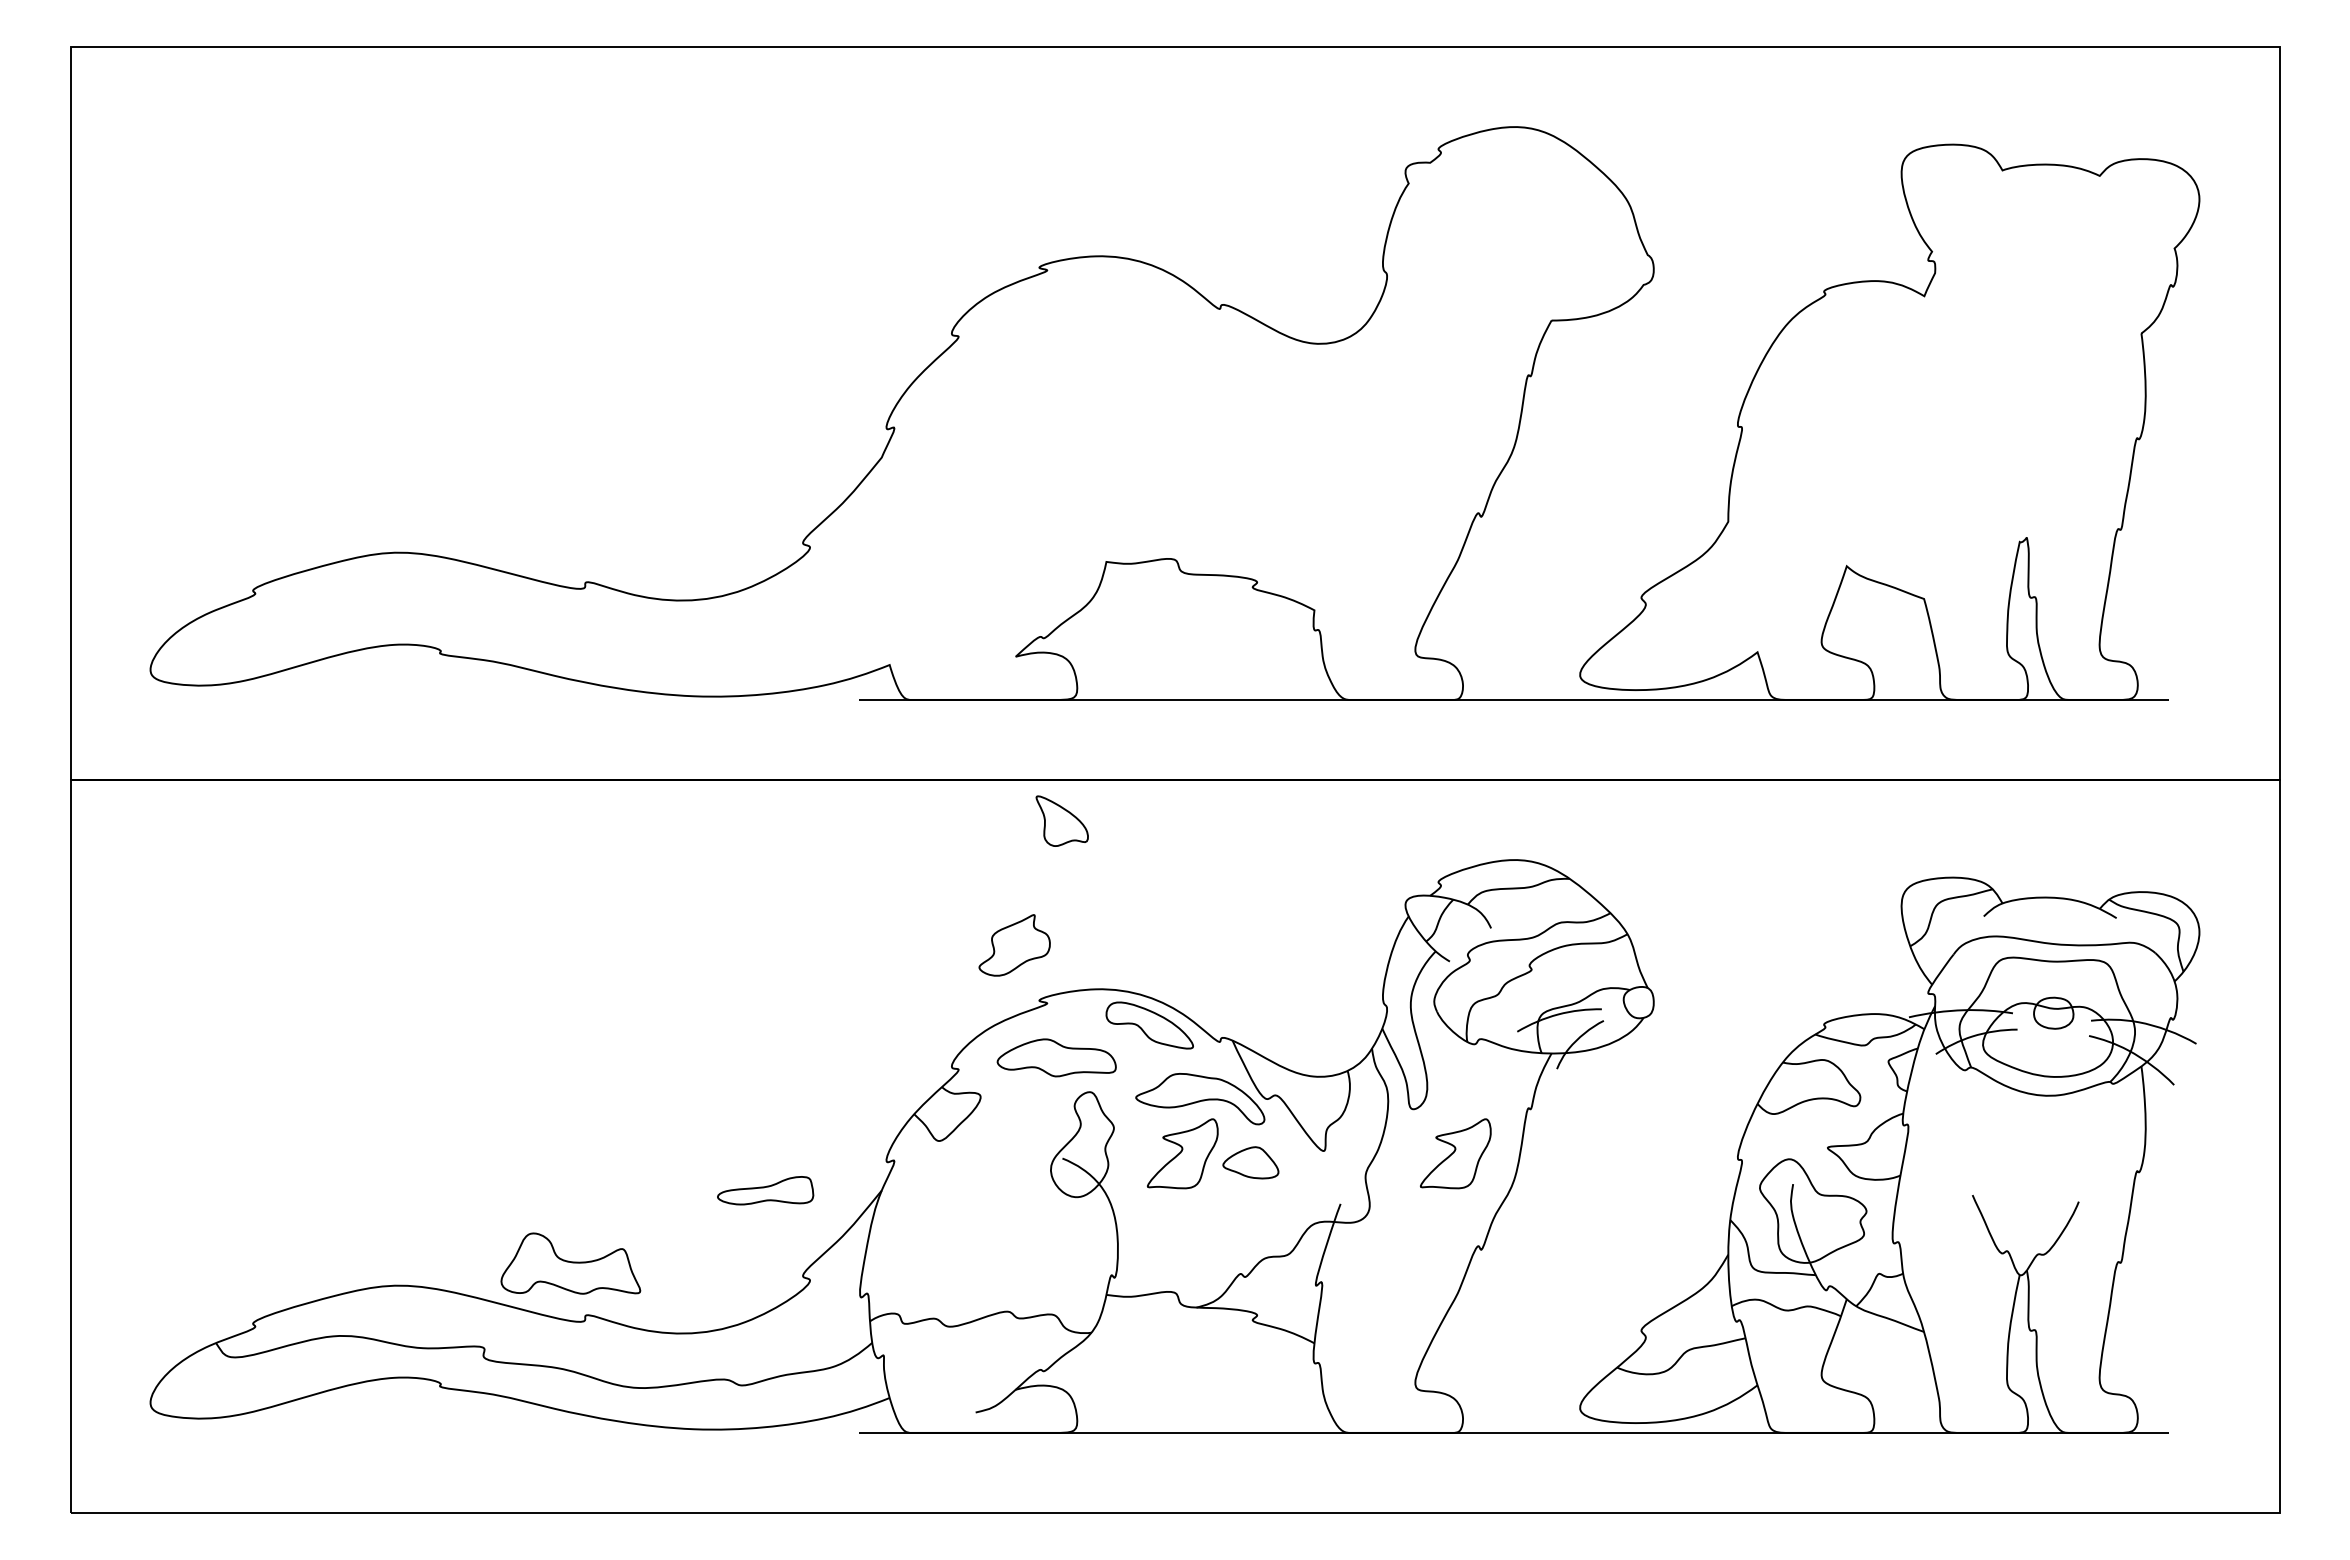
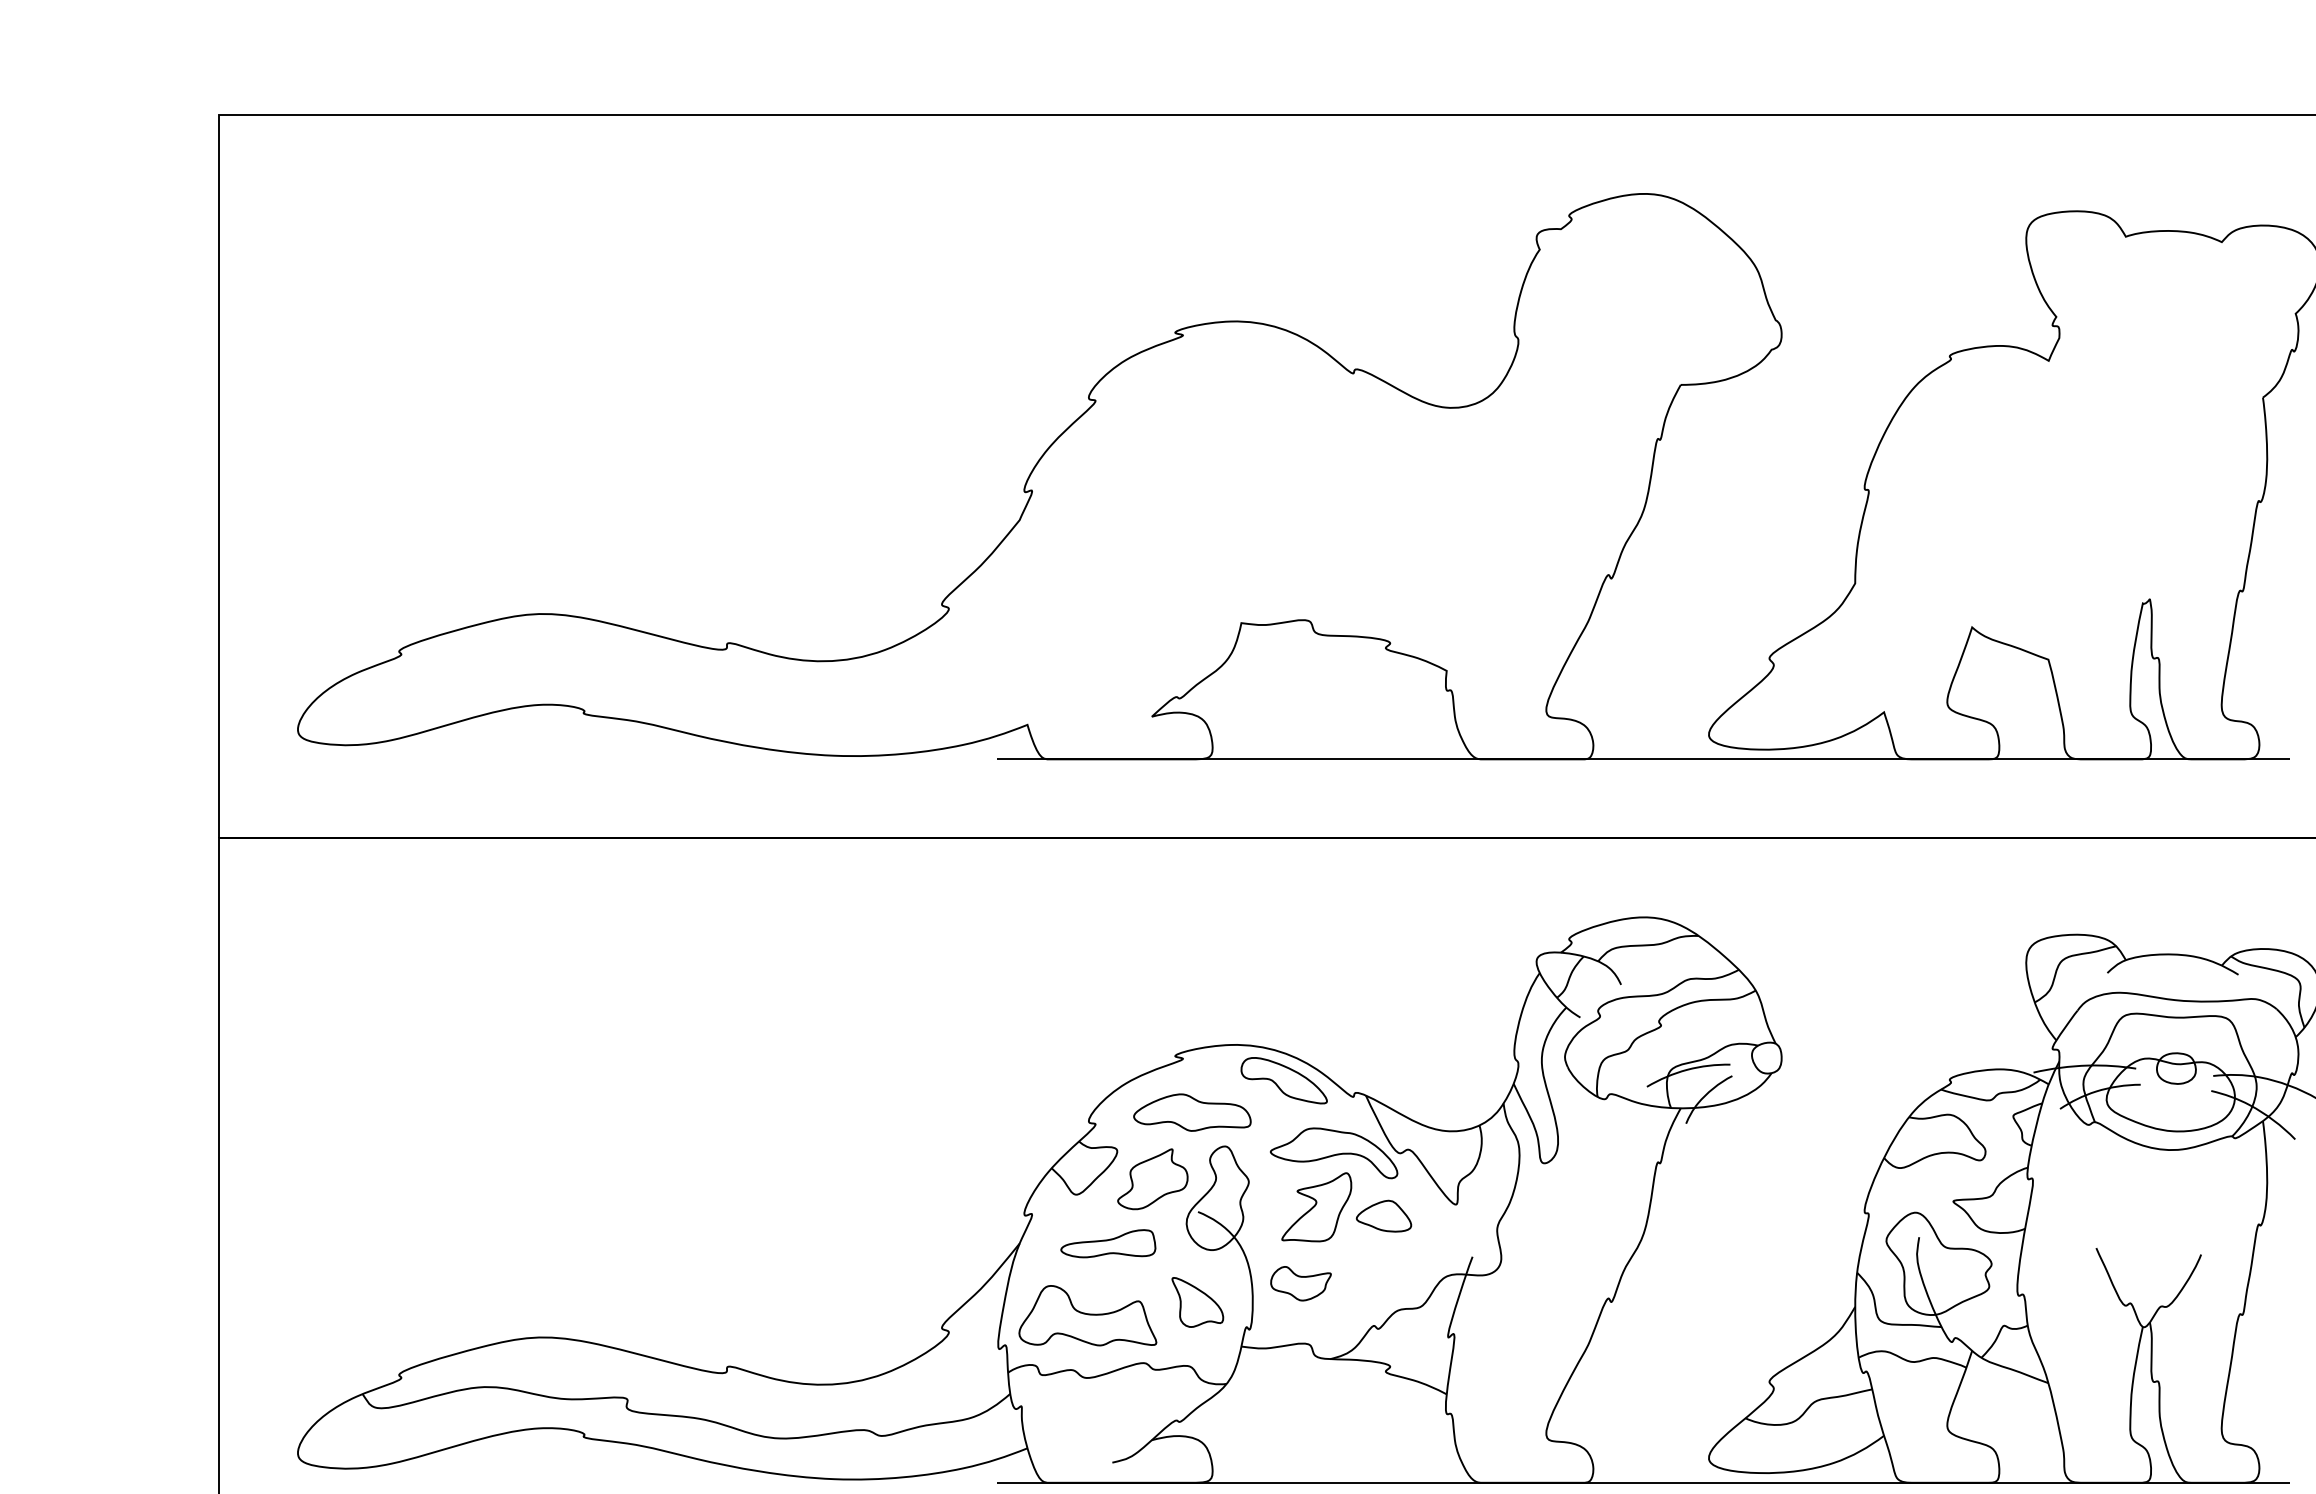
part: (1061, 820) -> (1197, 1301), moved
part: (1014, 945) -> (1152, 1179), moved
part: (1455, 1153) -> (1585, 1207), removed
part: (765, 1190) -> (1108, 1243), moved
part: (1166, 1231) -> (1300, 1283), added
part: (570, 1263) -> (1087, 1315), moved

